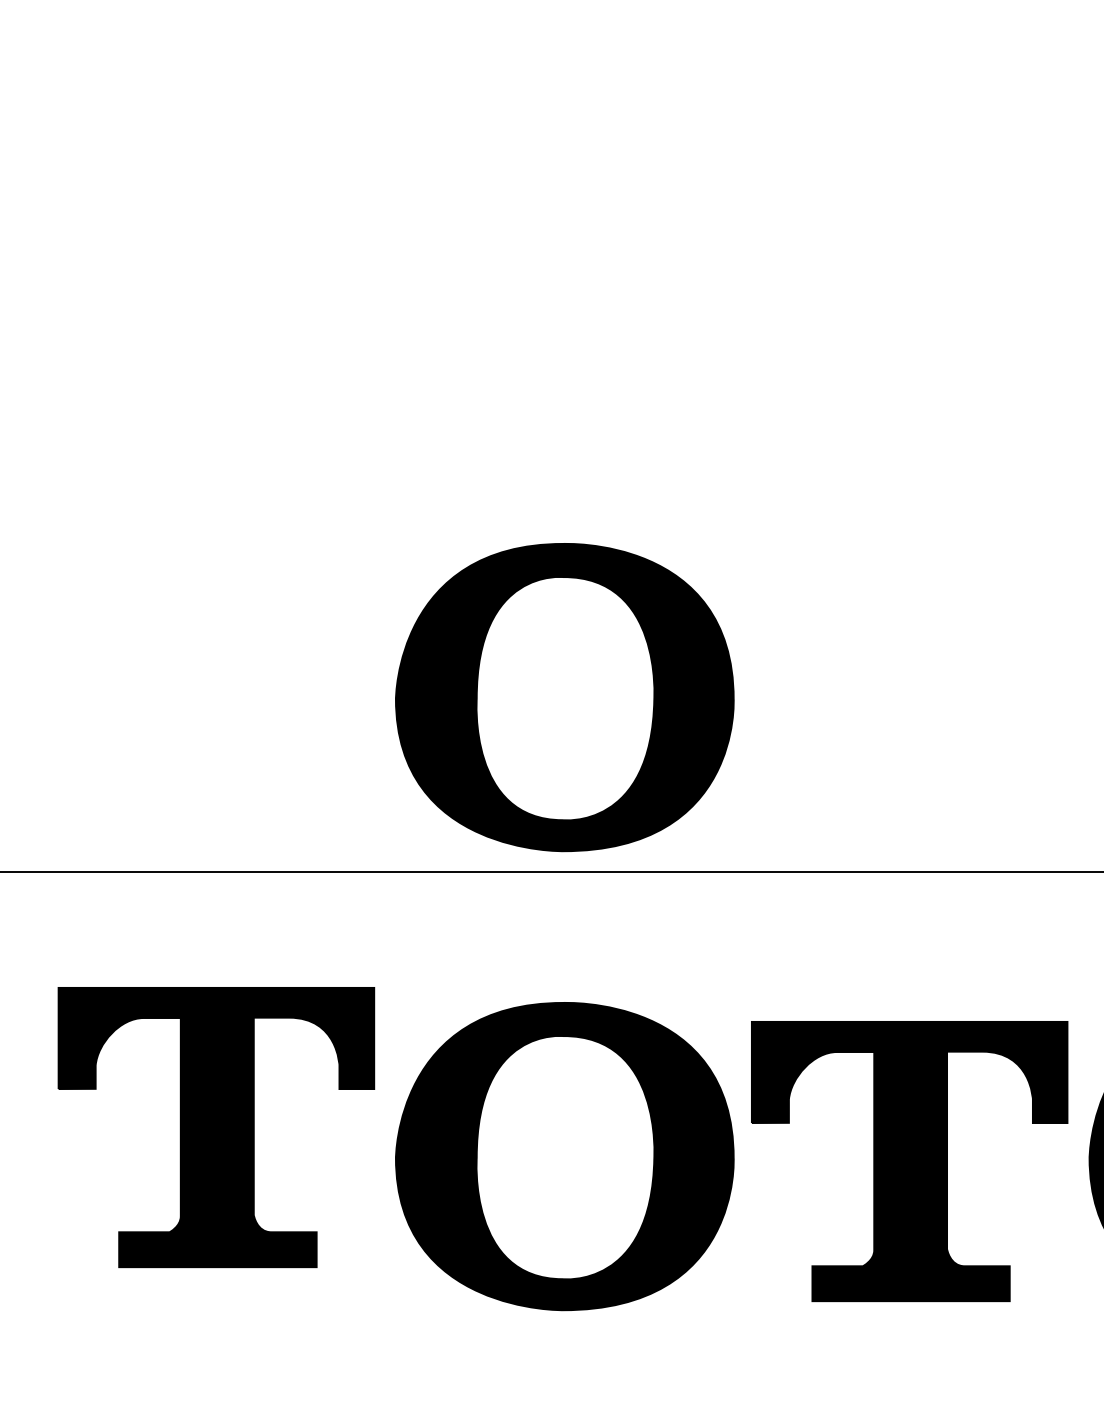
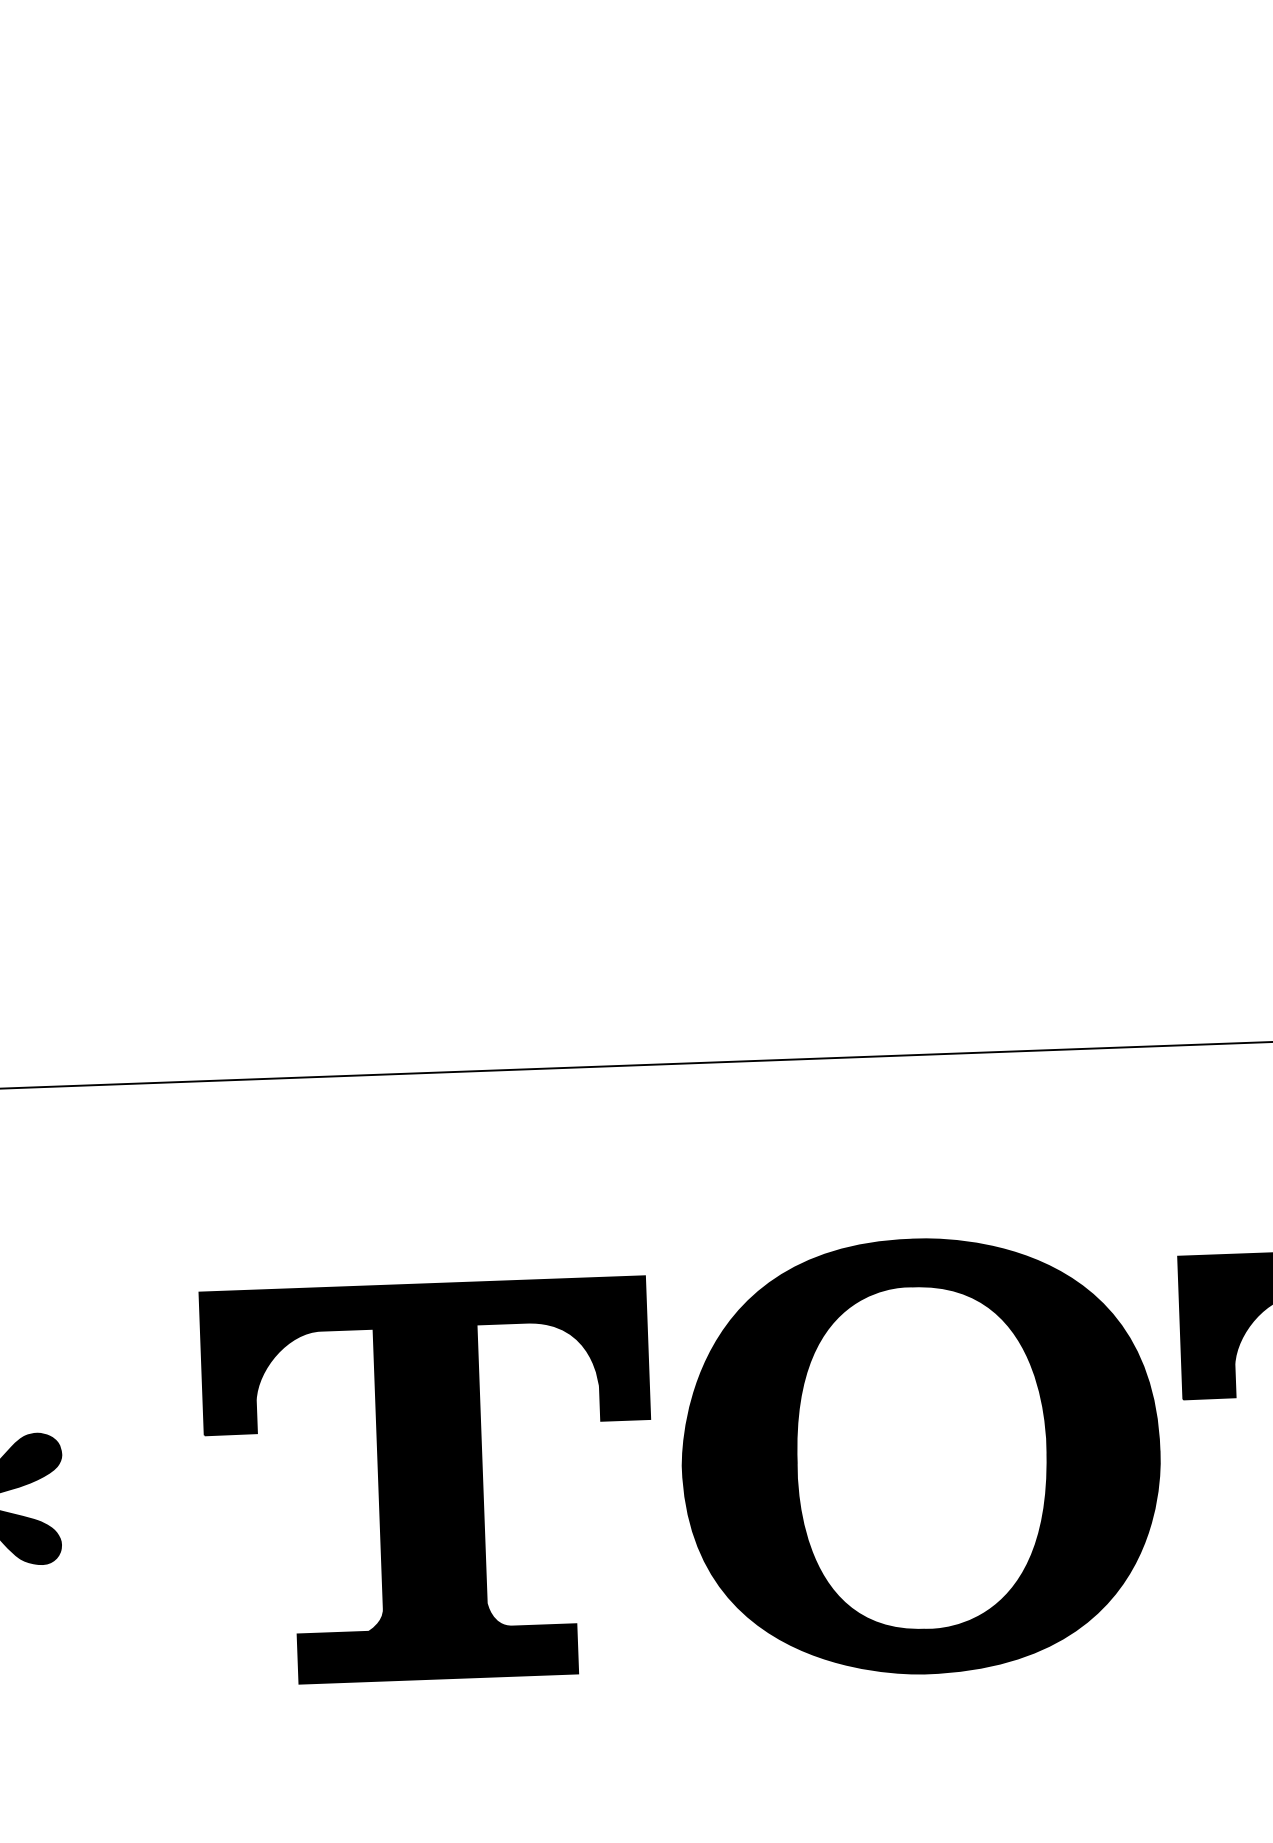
part: (564, 697) -> (896, 808), removed
part: (216, 1127) -> (429, 1481), moved

